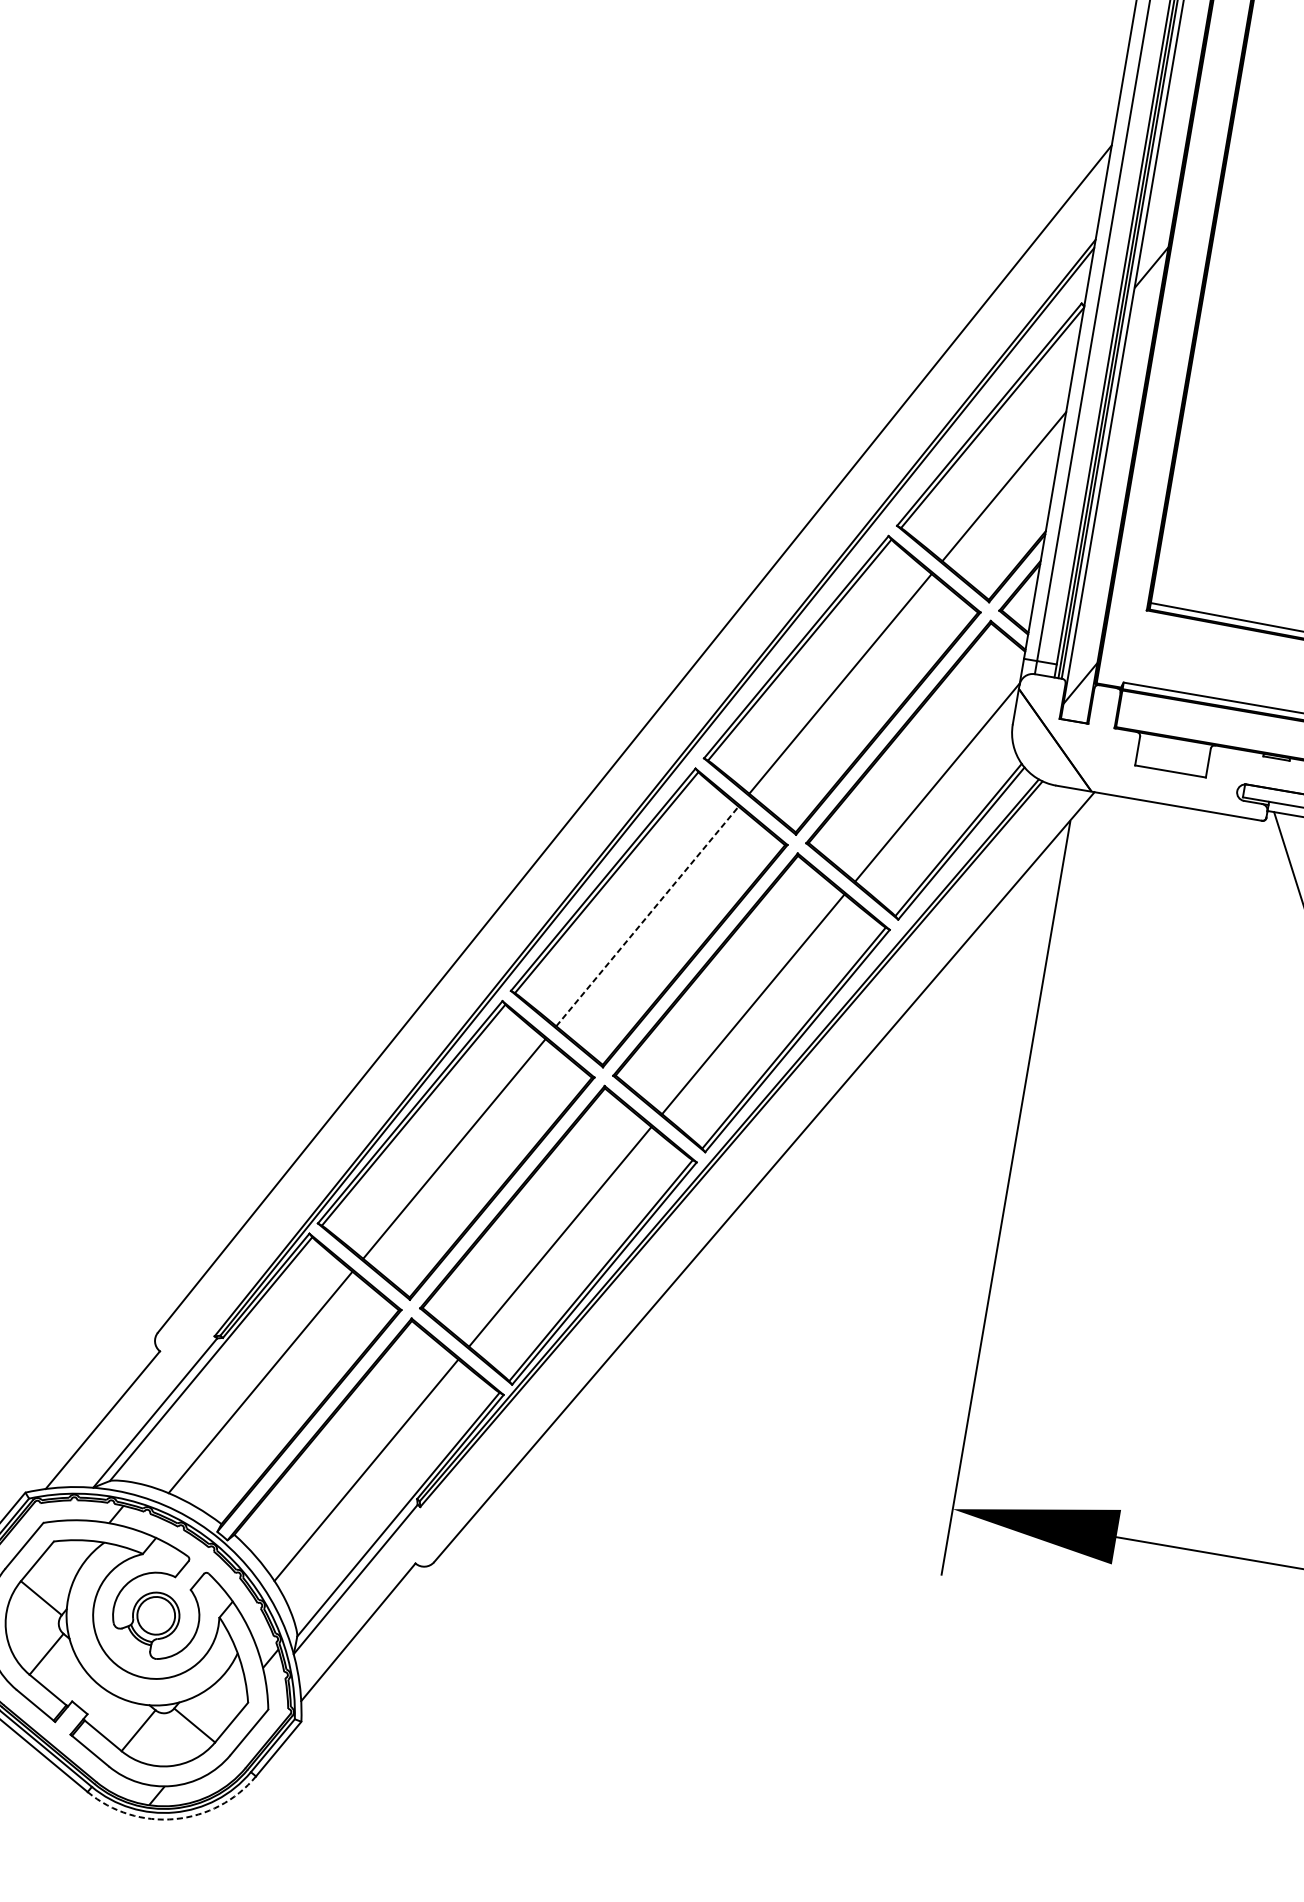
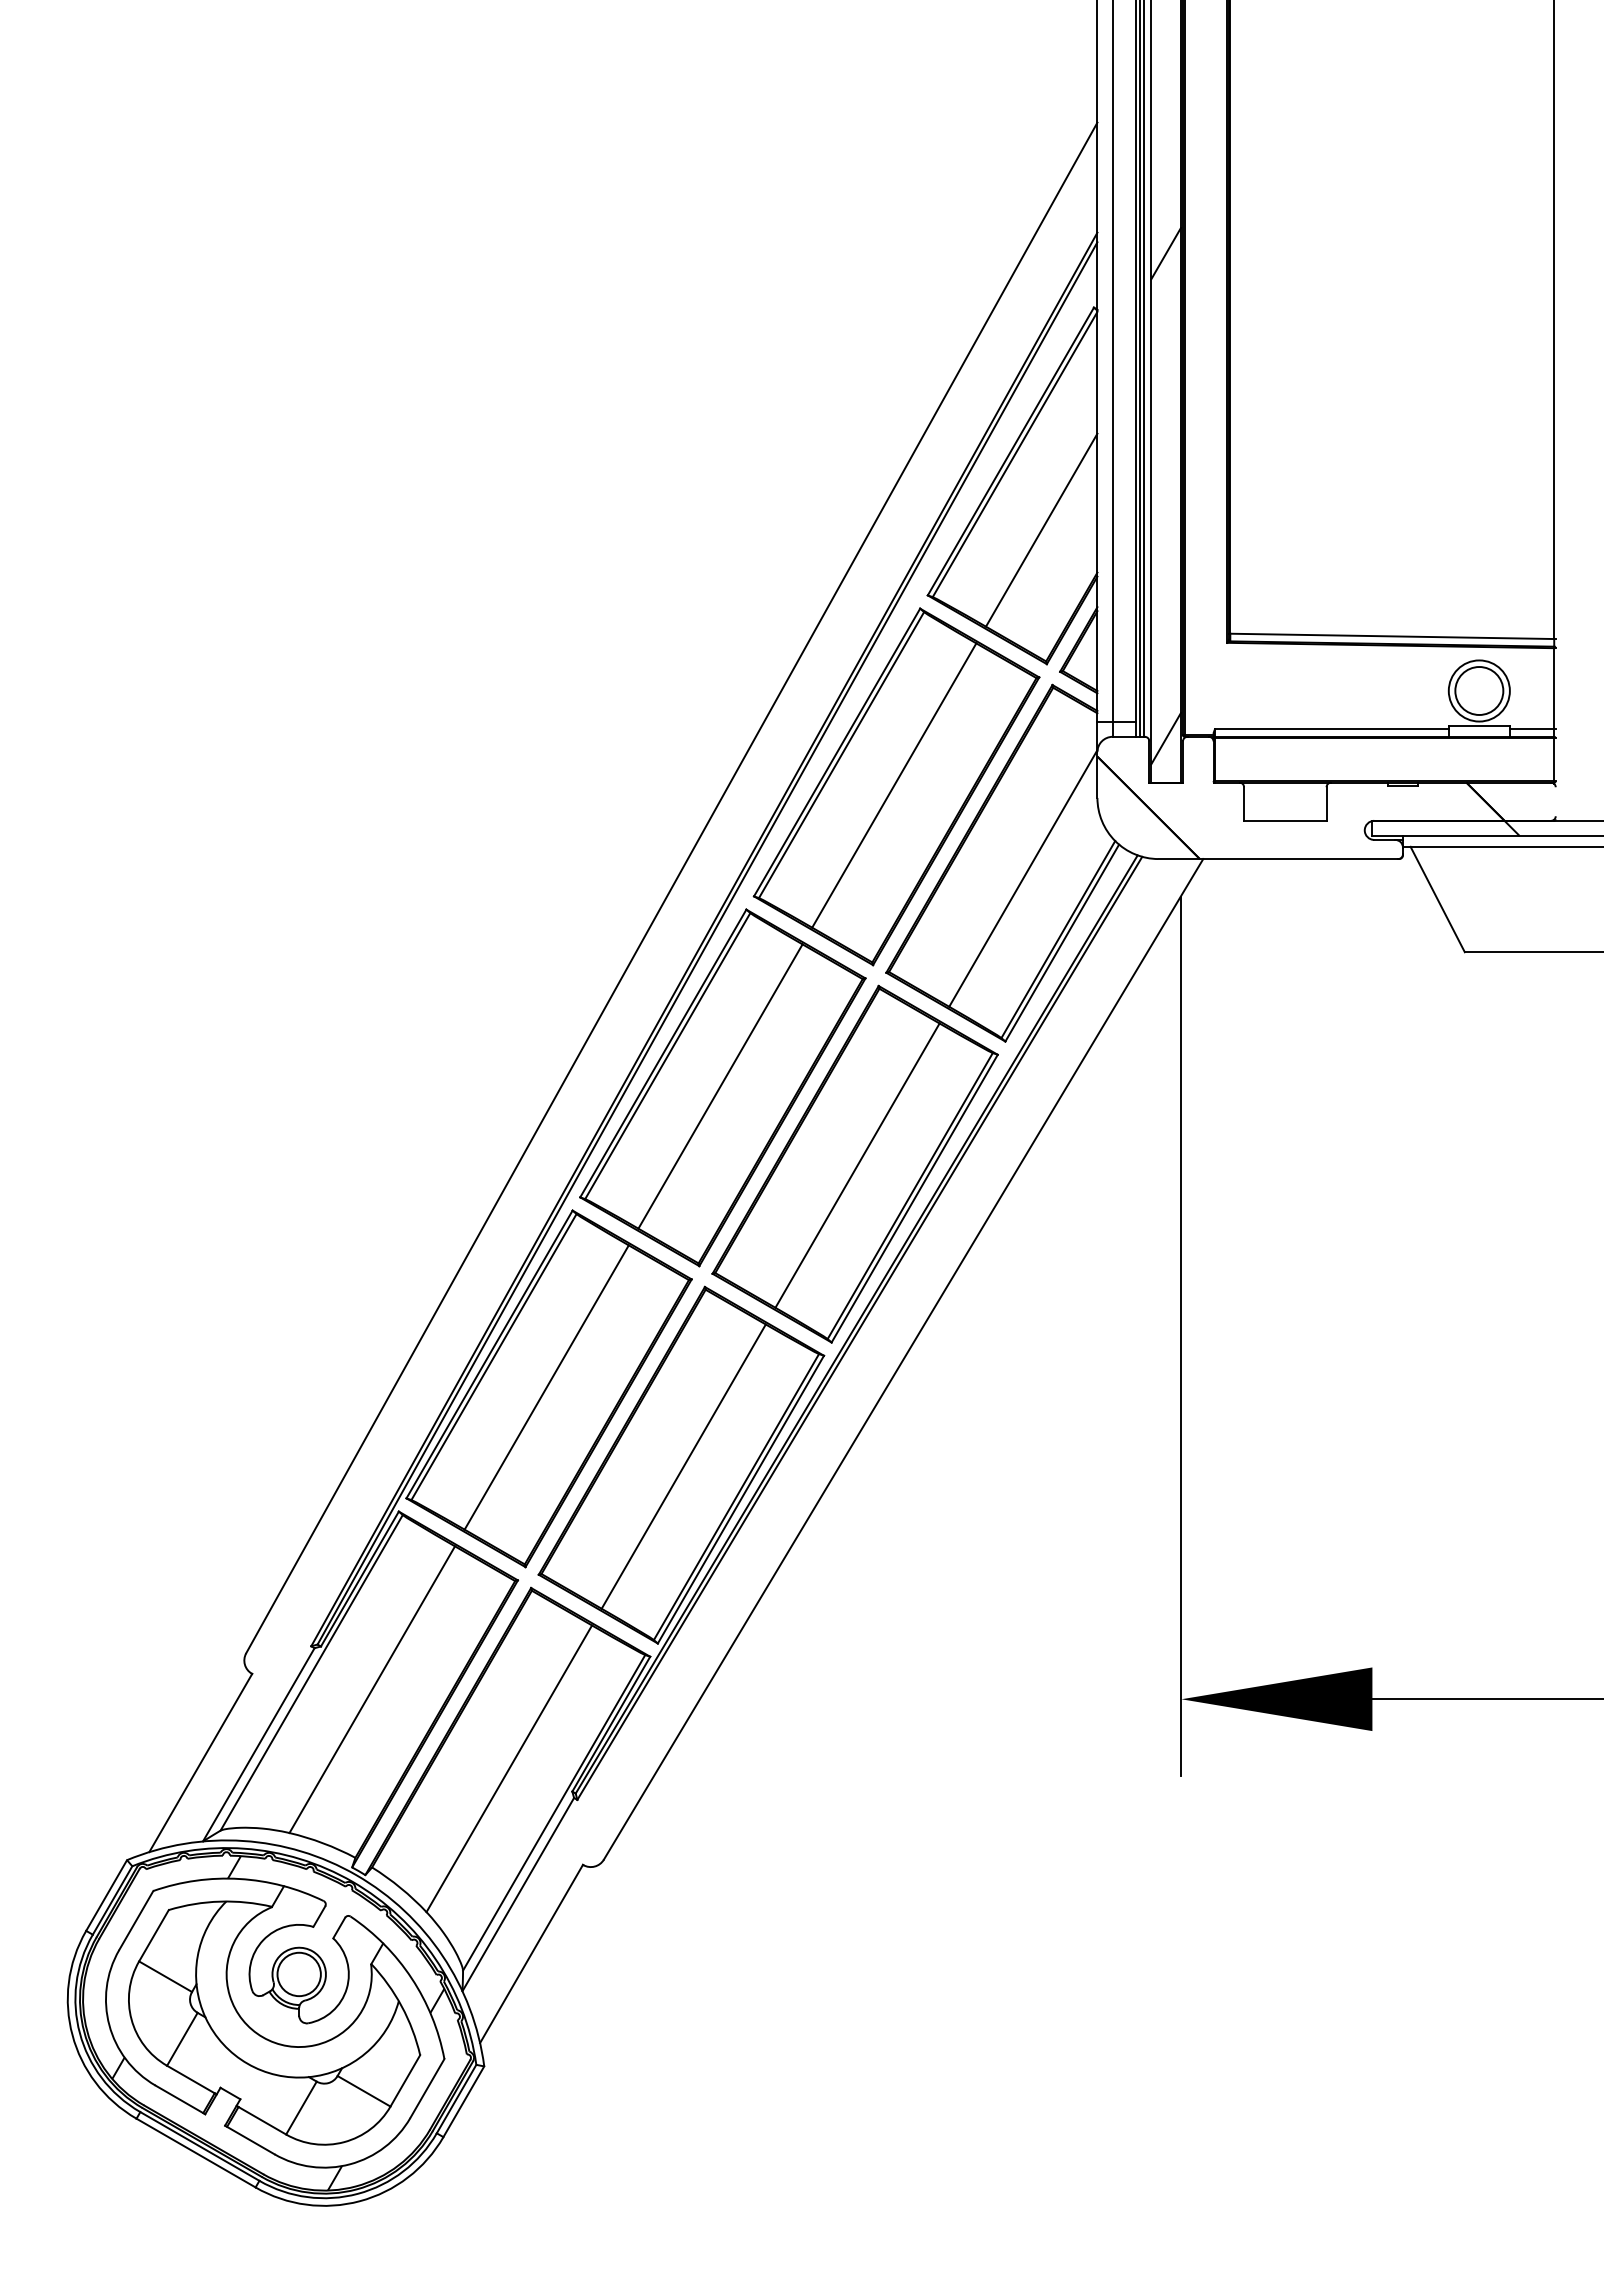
line: (647, 916) -> (720, 1086), dashed -> solid
arc: (174, 1819) -> (359, 2201), dashed -> solid

